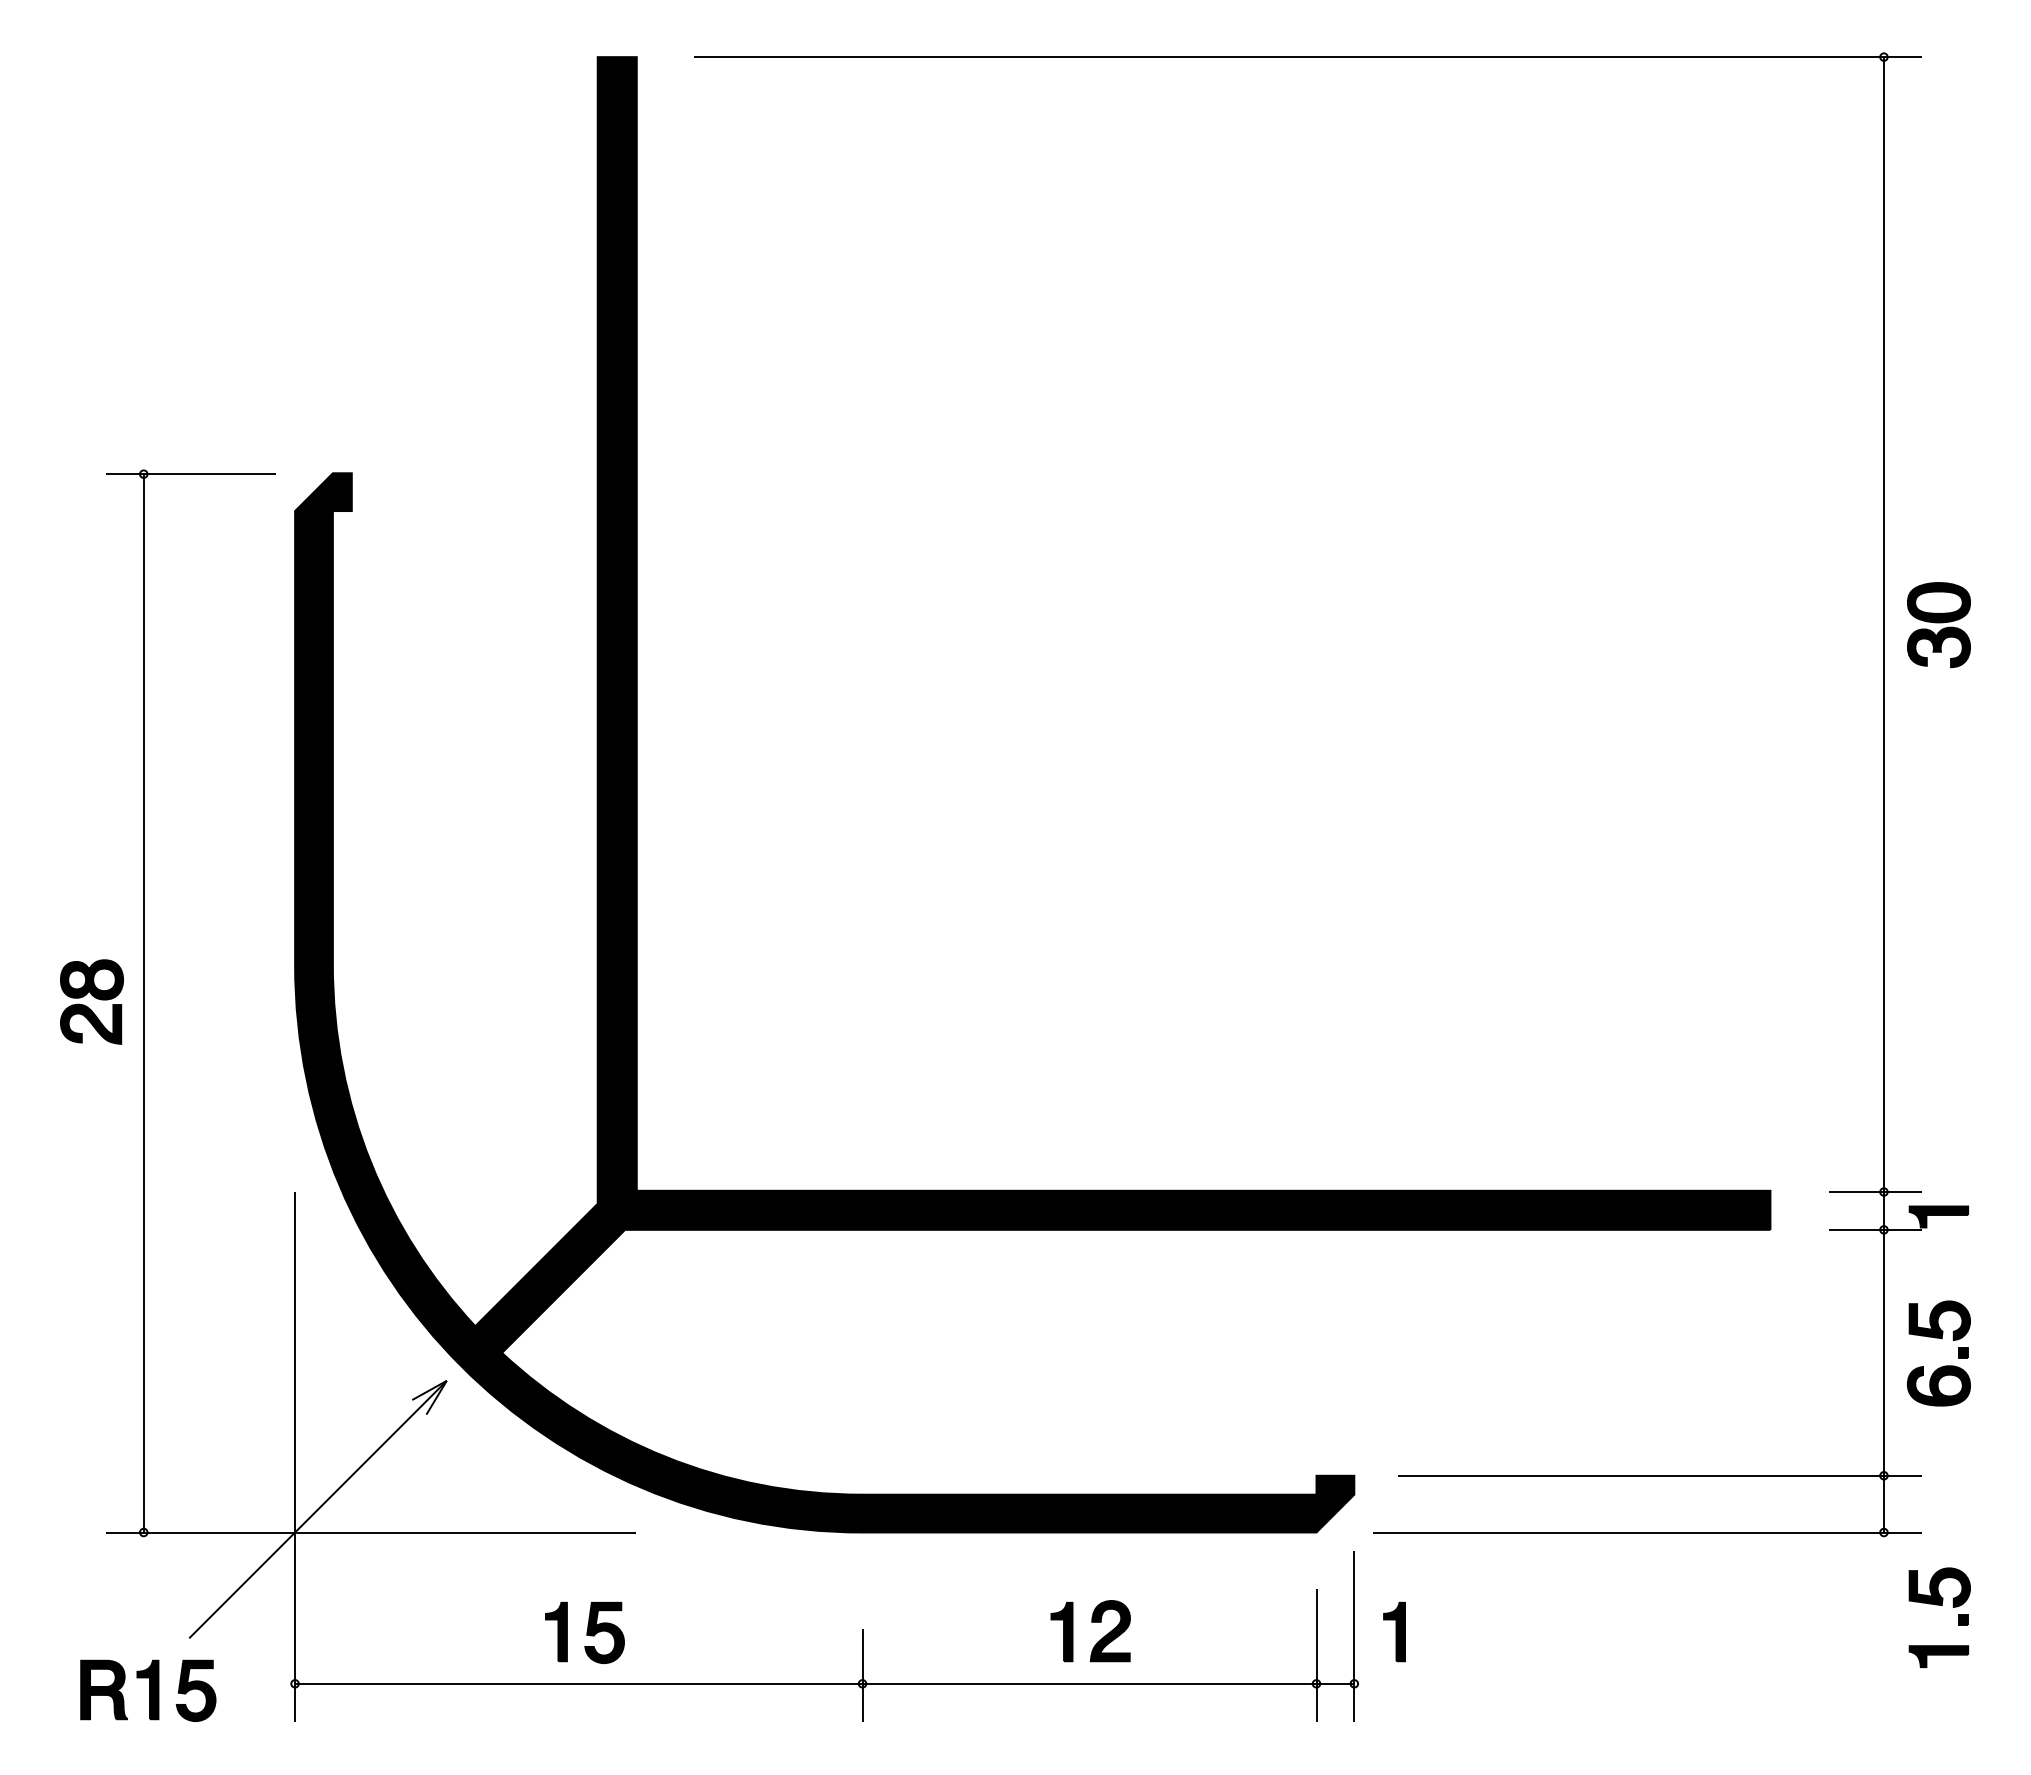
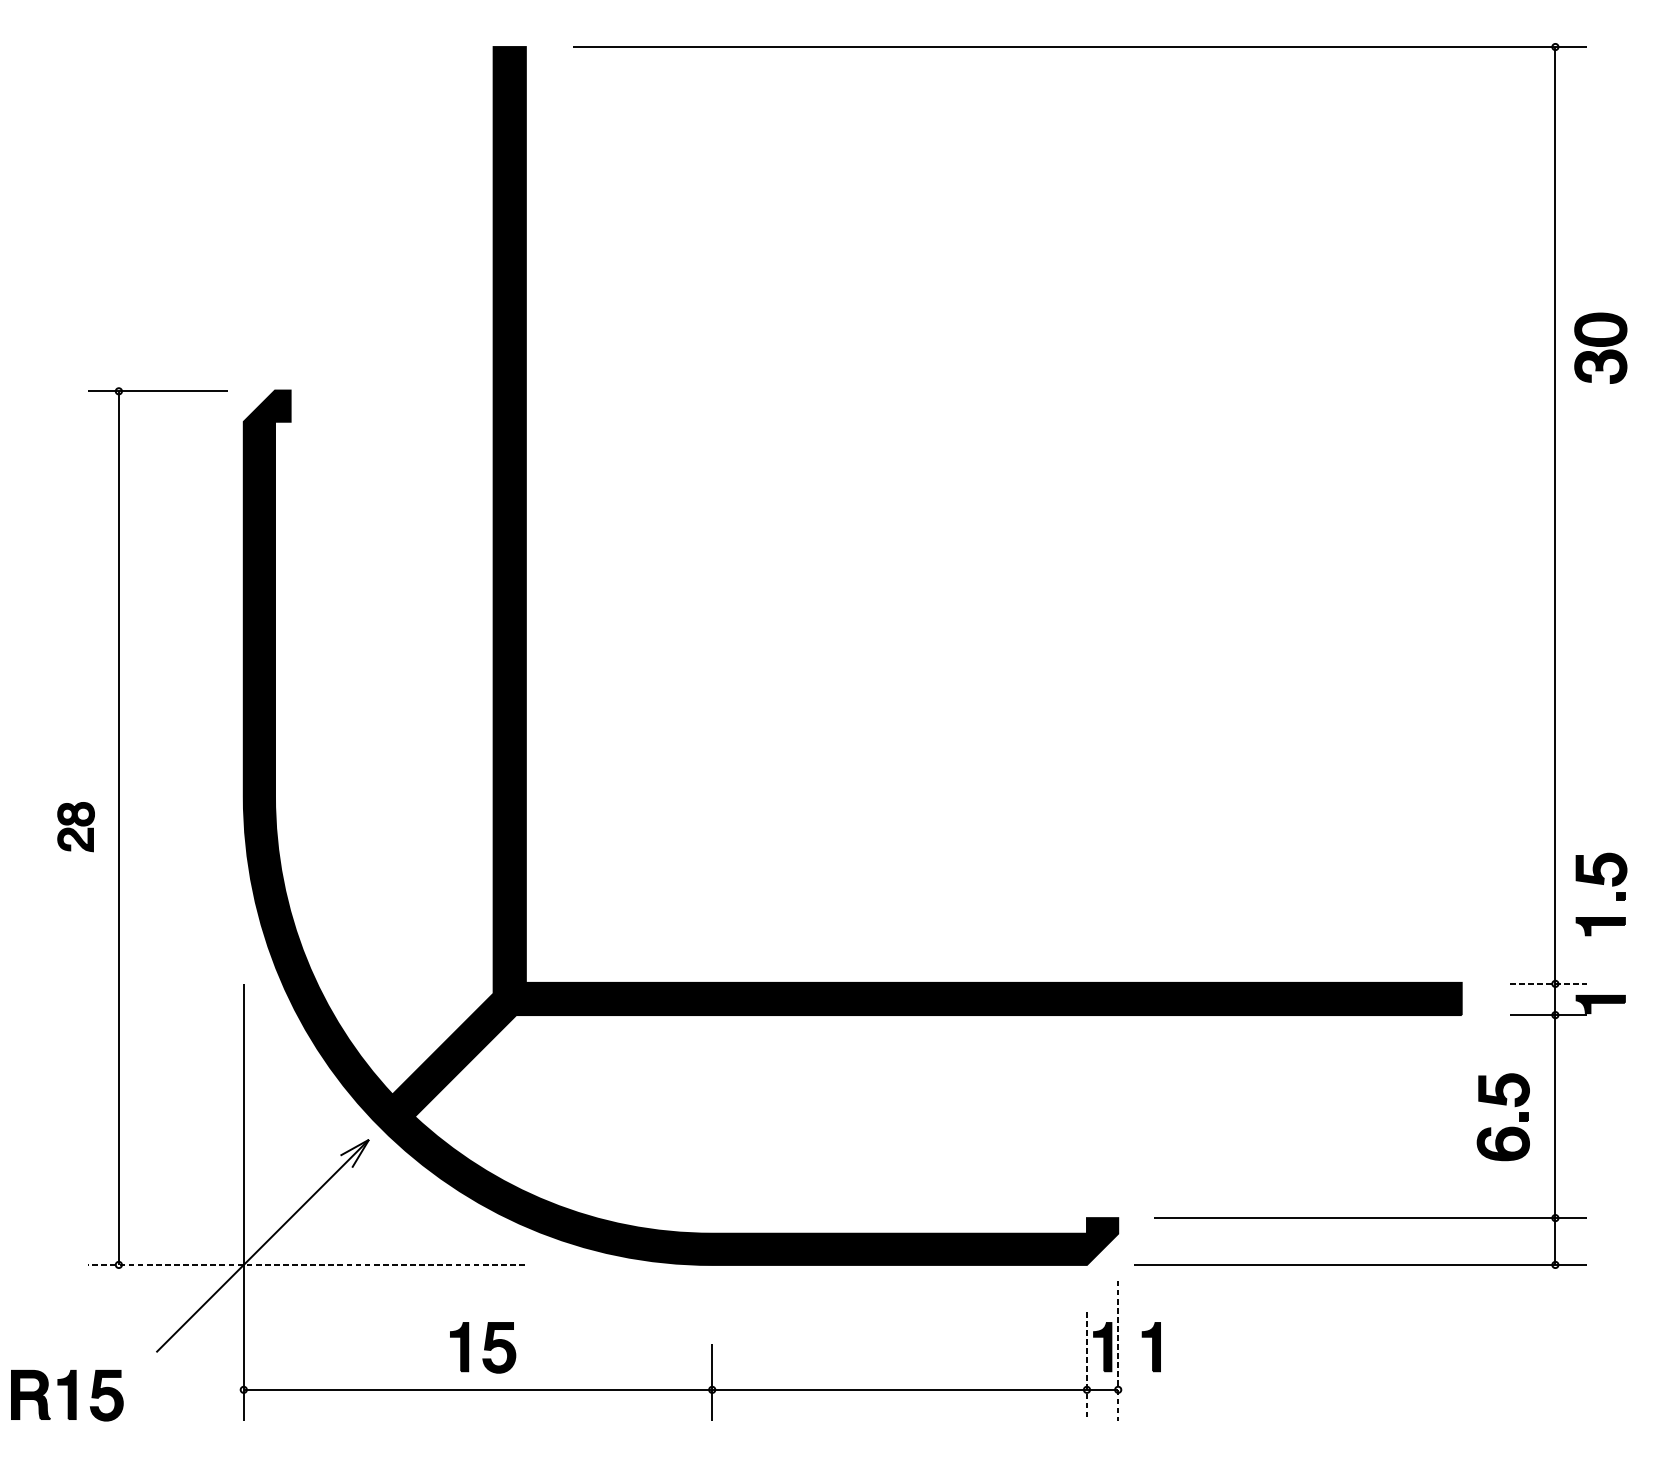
part: (1938, 625) -> (1600, 348), moved
part: (91, 1001) -> (75, 826), size x0.7
line: (1875, 1192) -> (1548, 984), solid -> dashed
part: (1941, 1366) -> (1505, 1127), moved
line: (370, 1532) -> (306, 1264), solid -> dashed
part: (1939, 1605) -> (1601, 884), moved
part: (1091, 1622) -> (901, 1339), removed
part: (1335, 1631) -> (1102, 1346), added
line: (1354, 1637) -> (1118, 1351), solid -> dashed
line: (1316, 1655) -> (1086, 1366), solid -> dashed
part: (148, 1690) -> (67, 1395), moved

